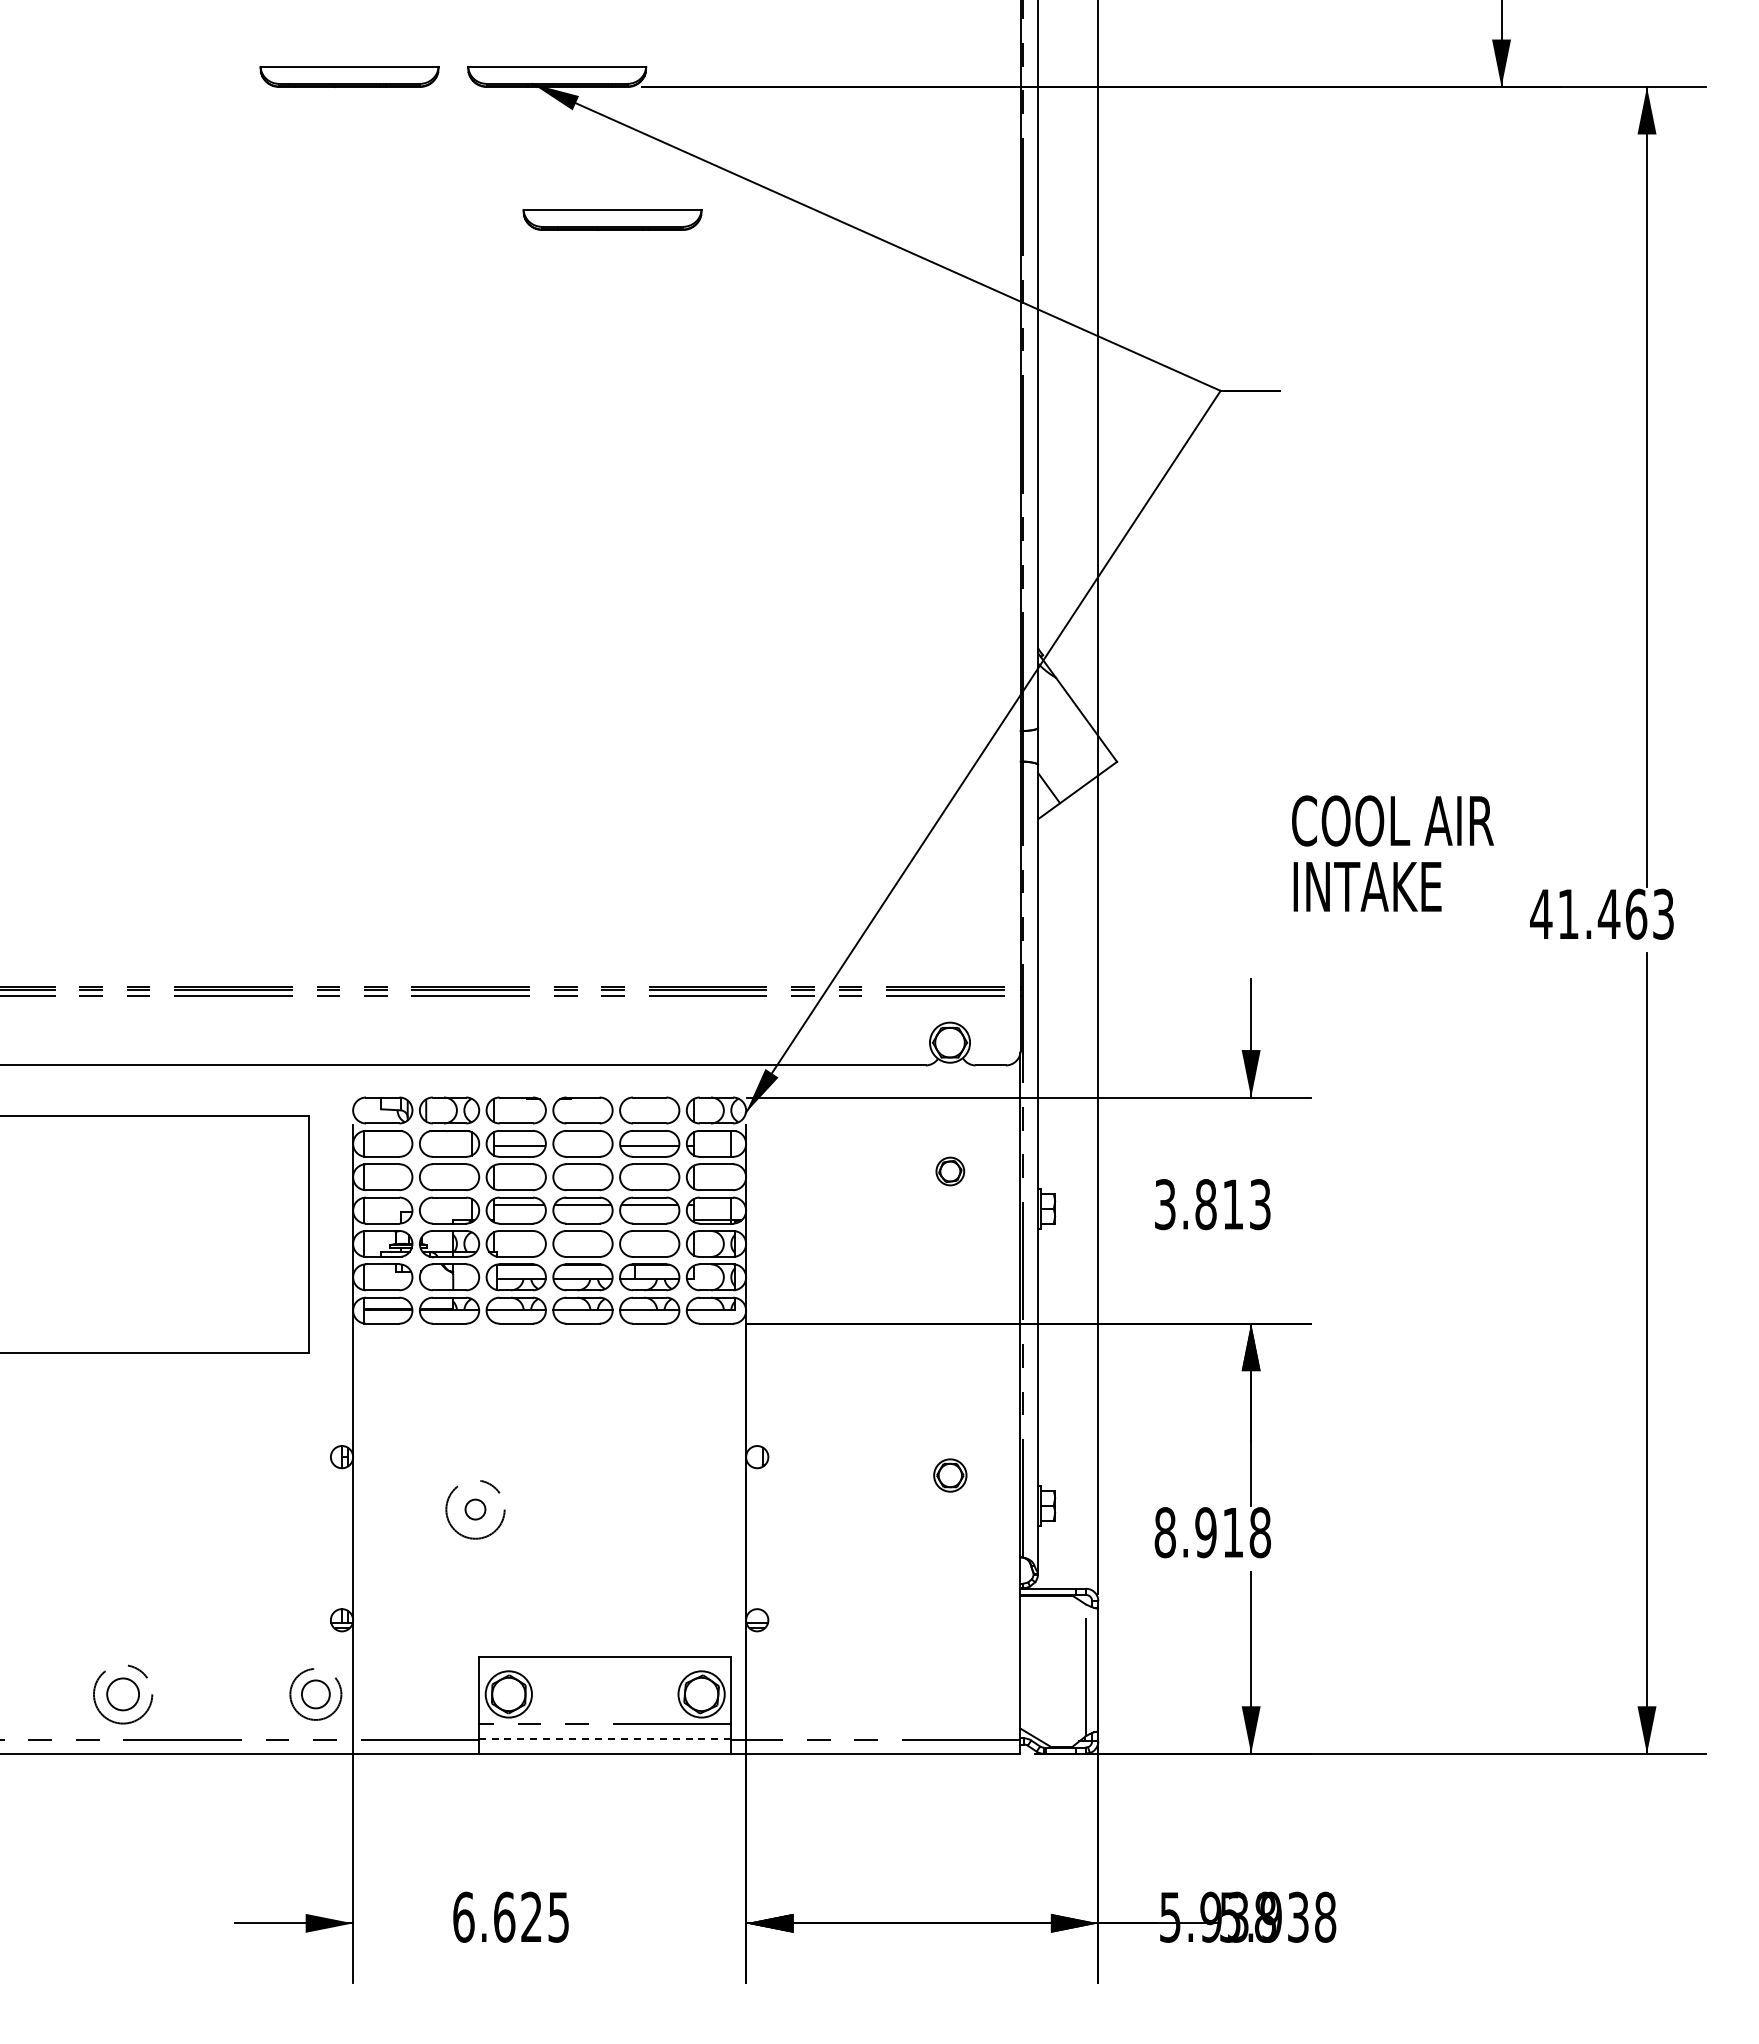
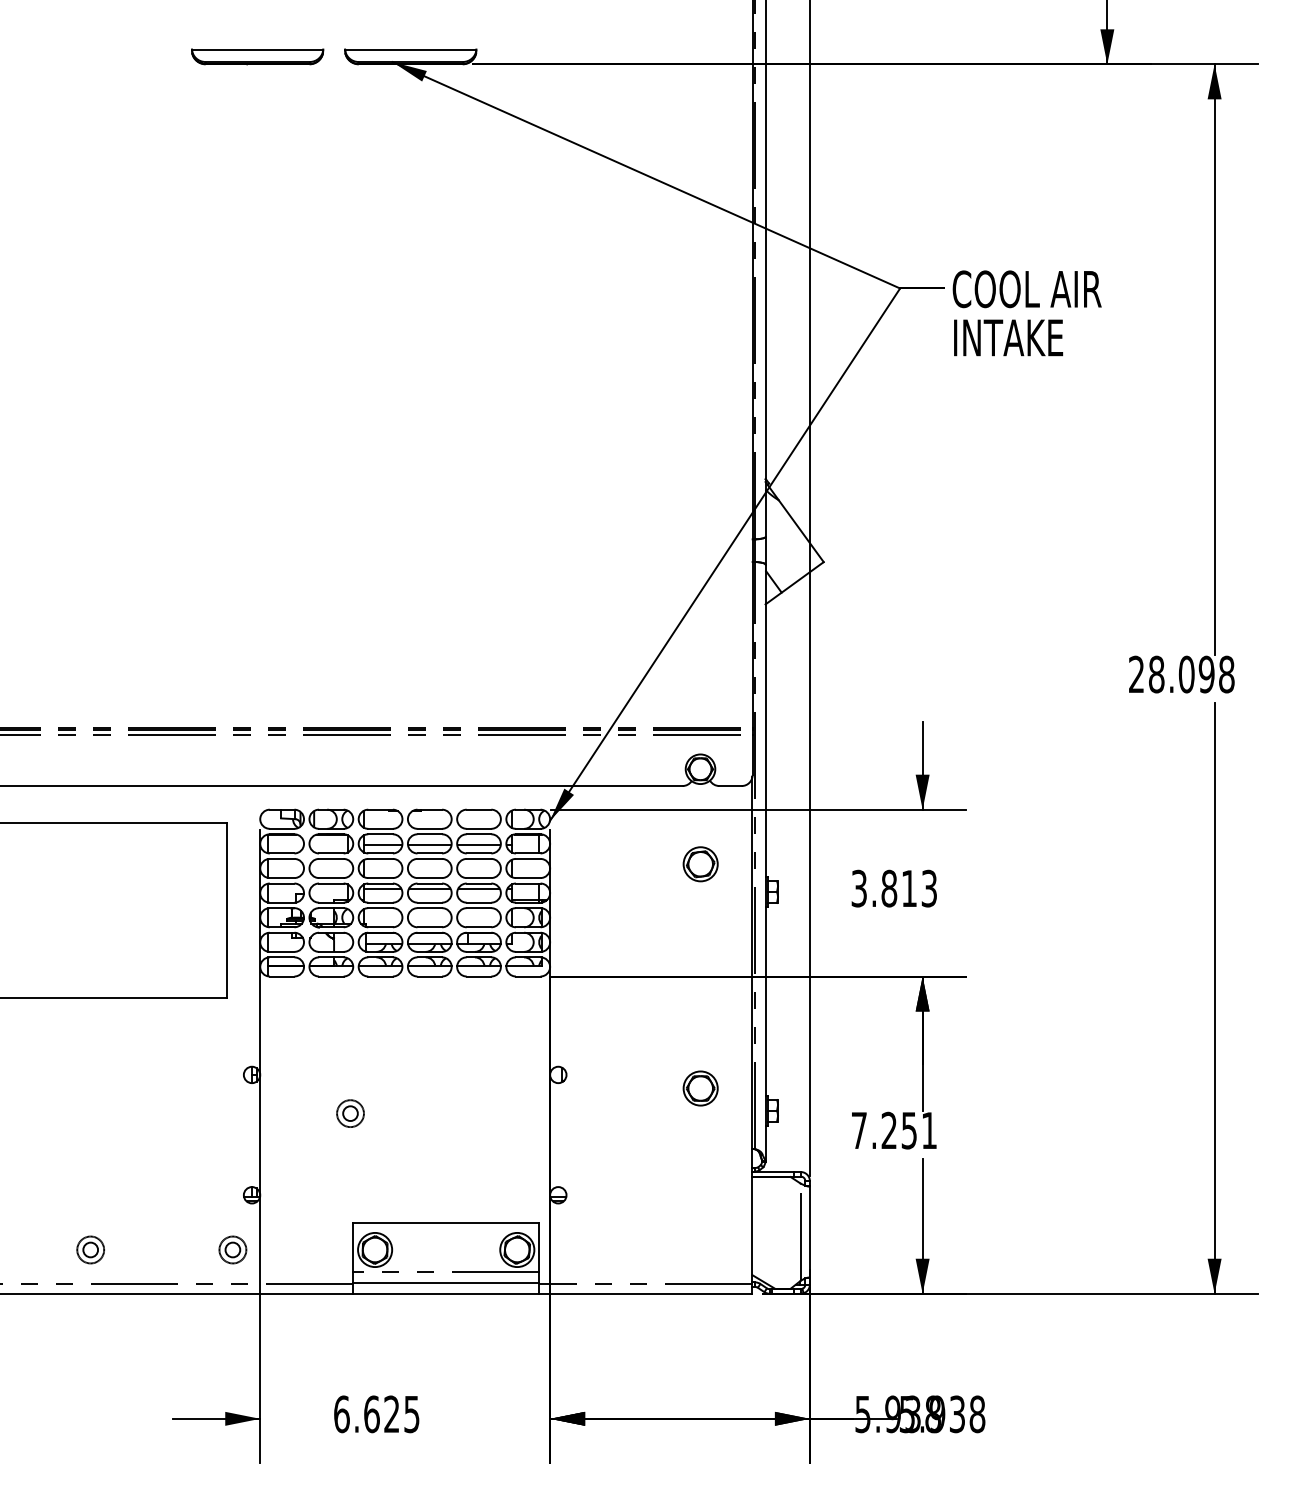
part: (612, 219) -> (451, 162), removed
text: (1392, 853) -> (1026, 313), moved
text: (1602, 913) -> (1181, 673), 41.463 -> 28.098
line: (582, 1145) -> (429, 845), added
part: (950, 1171) -> (700, 864), size x1.67
part: (950, 1475) -> (700, 1088), size x1.43
circle: (475, 1509) -> (350, 1113), size x0.62
text: (1212, 1532) -> (894, 1130), 8.918 -> 7.251
part: (123, 1694) -> (90, 1250), size x0.62
part: (316, 1694) -> (233, 1250), size x0.71
line: (604, 1738) -> (445, 1282), dashed -> solid

